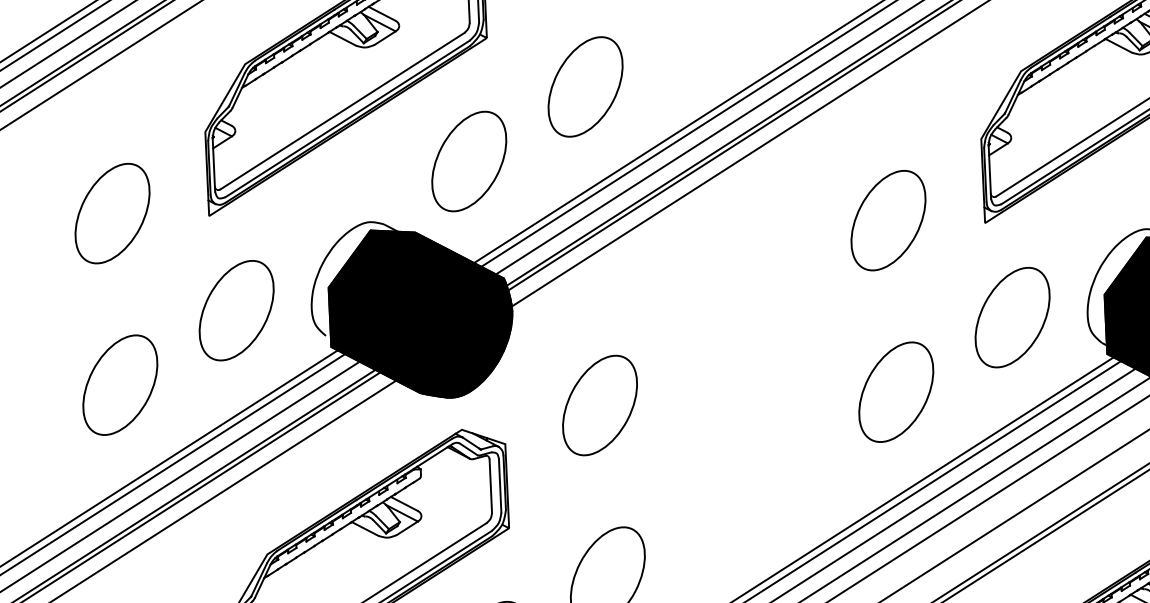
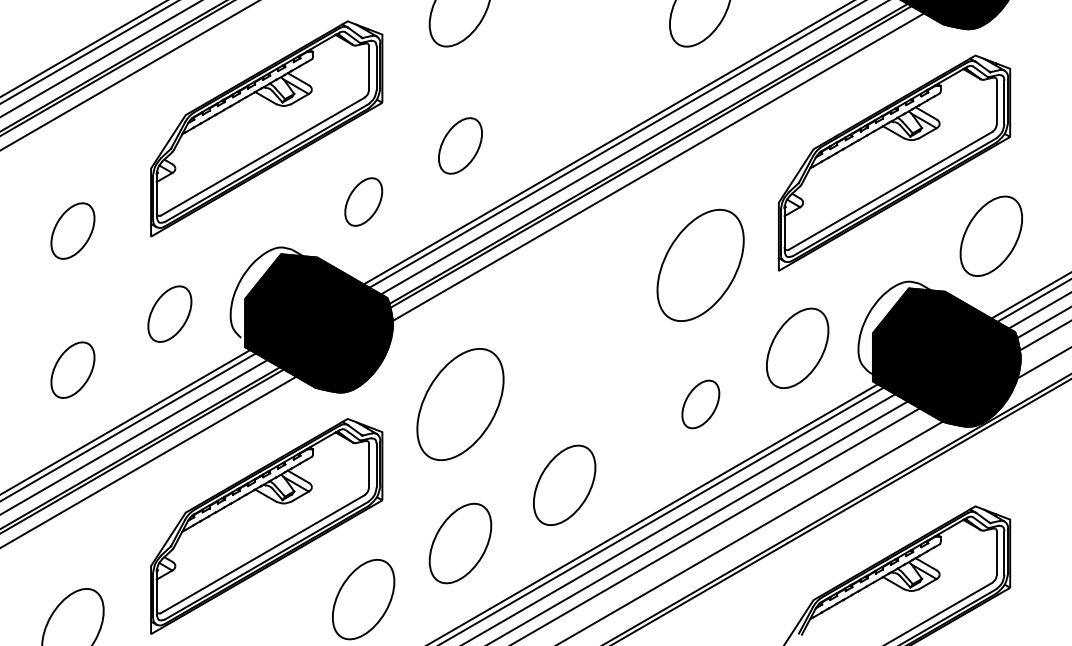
part: (585, 86) -> (460, 145), size x0.7
part: (469, 160) -> (363, 201), size x0.6
part: (111, 212) -> (72, 230), size x0.7
part: (888, 219) -> (700, 264), size x1.4
part: (236, 309) -> (169, 313), size x0.7
part: (119, 384) -> (72, 369), size x0.7
part: (895, 392) -> (700, 404), size x0.6
part: (600, 404) -> (460, 403), size x1.4
part: (732, 498) -> (564, 484), added

